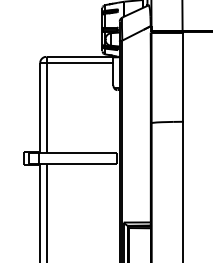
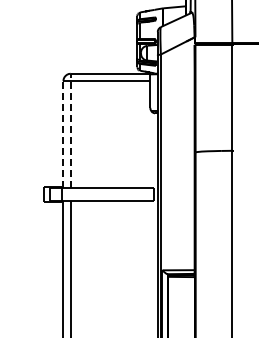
line: (46, 104) -> (70, 130), solid -> dashed
line: (40, 108) -> (63, 134), solid -> dashed

